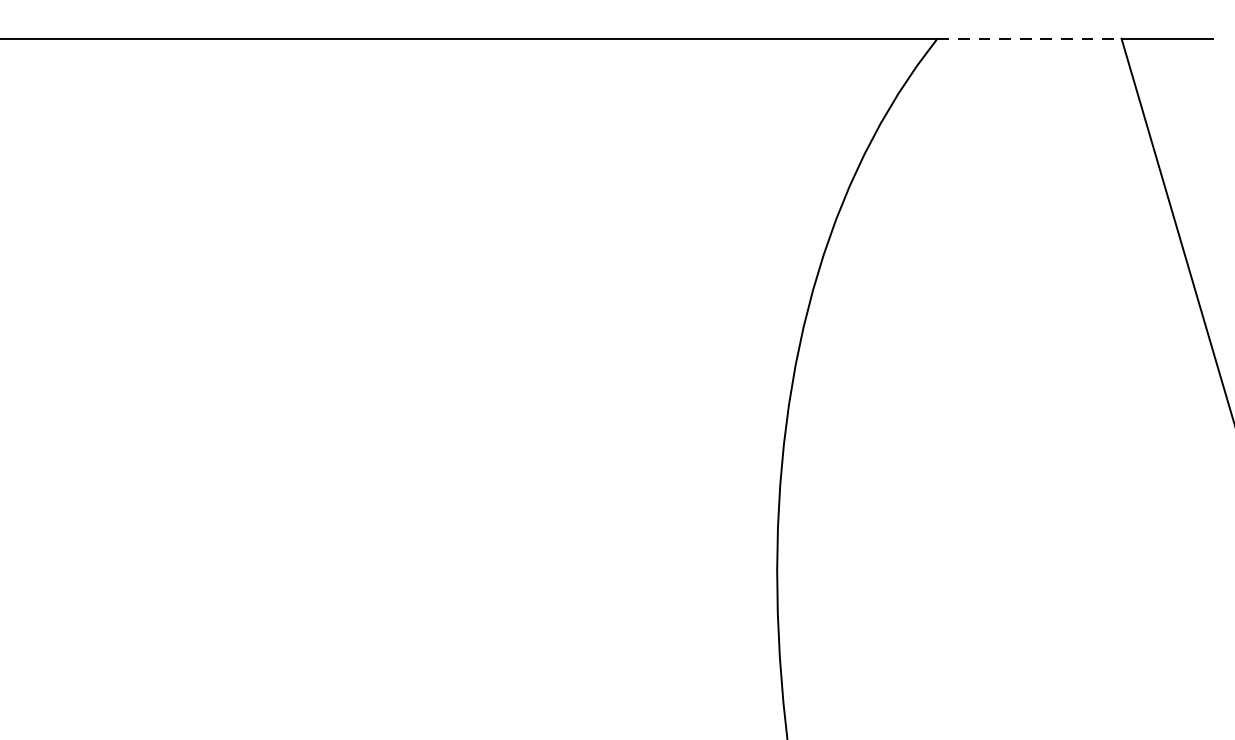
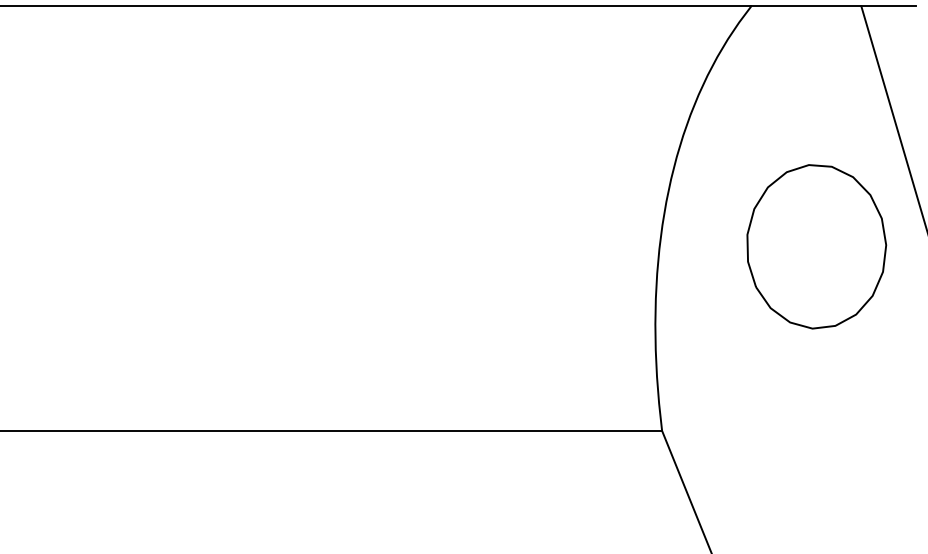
line: (1029, 38) -> (806, 6), dashed -> solid
part: (1046, 440) -> (816, 246), added

